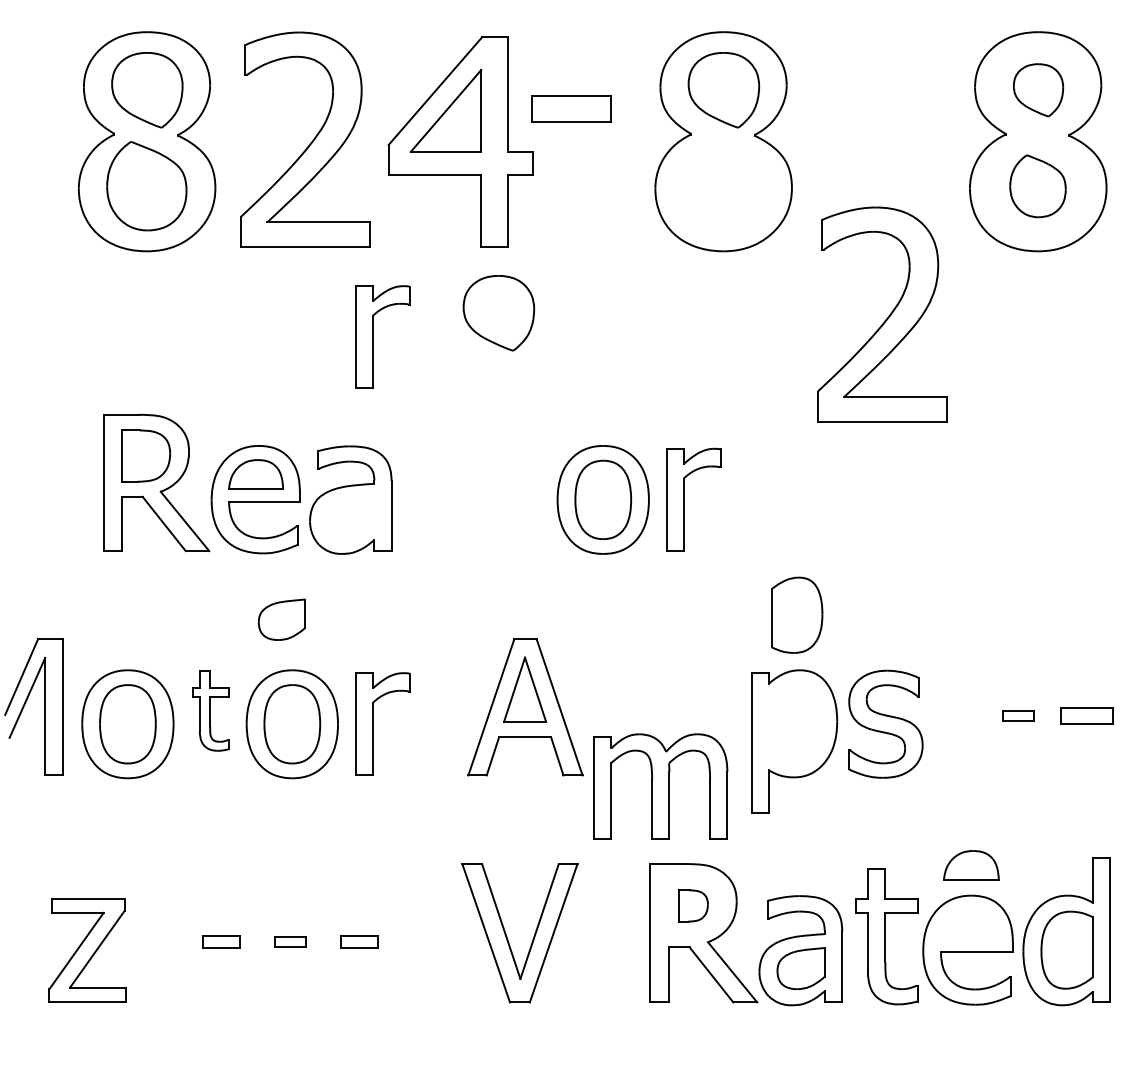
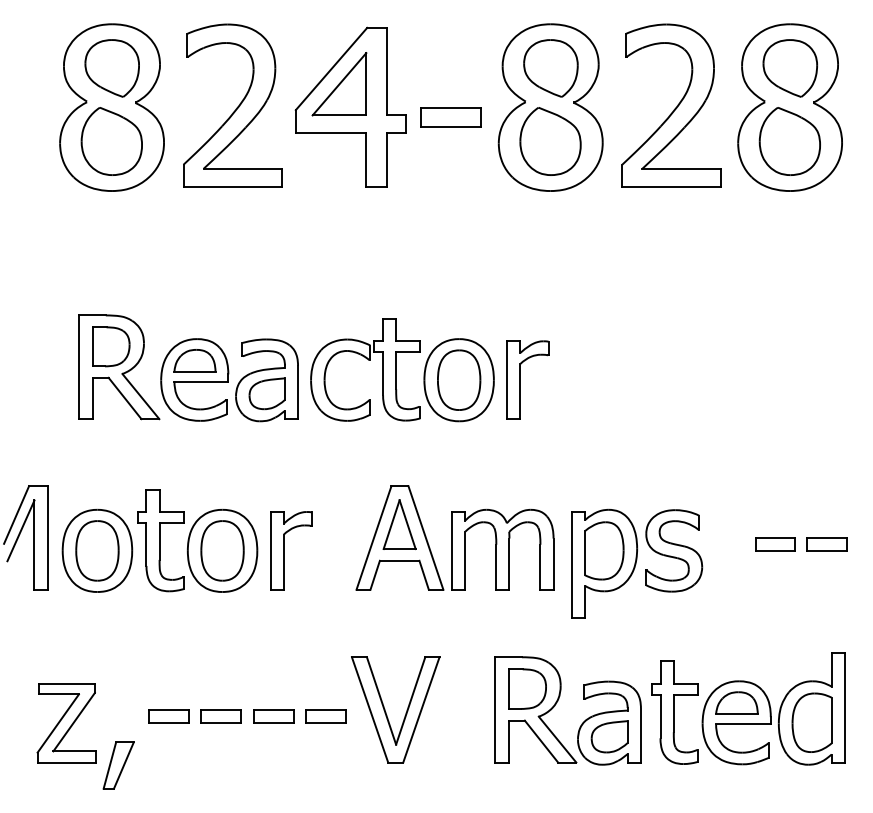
part: (1038, 90) -> (790, 68), size x1.43
part: (571, 108) -> (450, 117), moved
part: (722, 186) -> (549, 141), added
part: (1037, 186) -> (789, 141), size x1.43
part: (498, 313) -> (379, 238), removed
part: (882, 314) -> (671, 105), moved
part: (373, 336) -> (284, 255), removed
part: (484, 474) -> (368, 360), added
part: (797, 614) -> (604, 550), moved
part: (281, 619) -> (266, 393), moved
part: (210, 710) -> (160, 540), size x1.67
part: (1018, 715) -> (775, 544), size x1.67
part: (660, 786) -> (502, 549), moved
part: (971, 865) -> (737, 703), moved
part: (693, 905) -> (527, 688), size x1.67
part: (221, 941) -> (168, 716), size x1.43
part: (290, 941) -> (221, 716), size x1.67
part: (359, 941) -> (273, 716), size x1.43
part: (428, 941) -> (326, 716), added
part: (155, 1005) -> (118, 764), added

